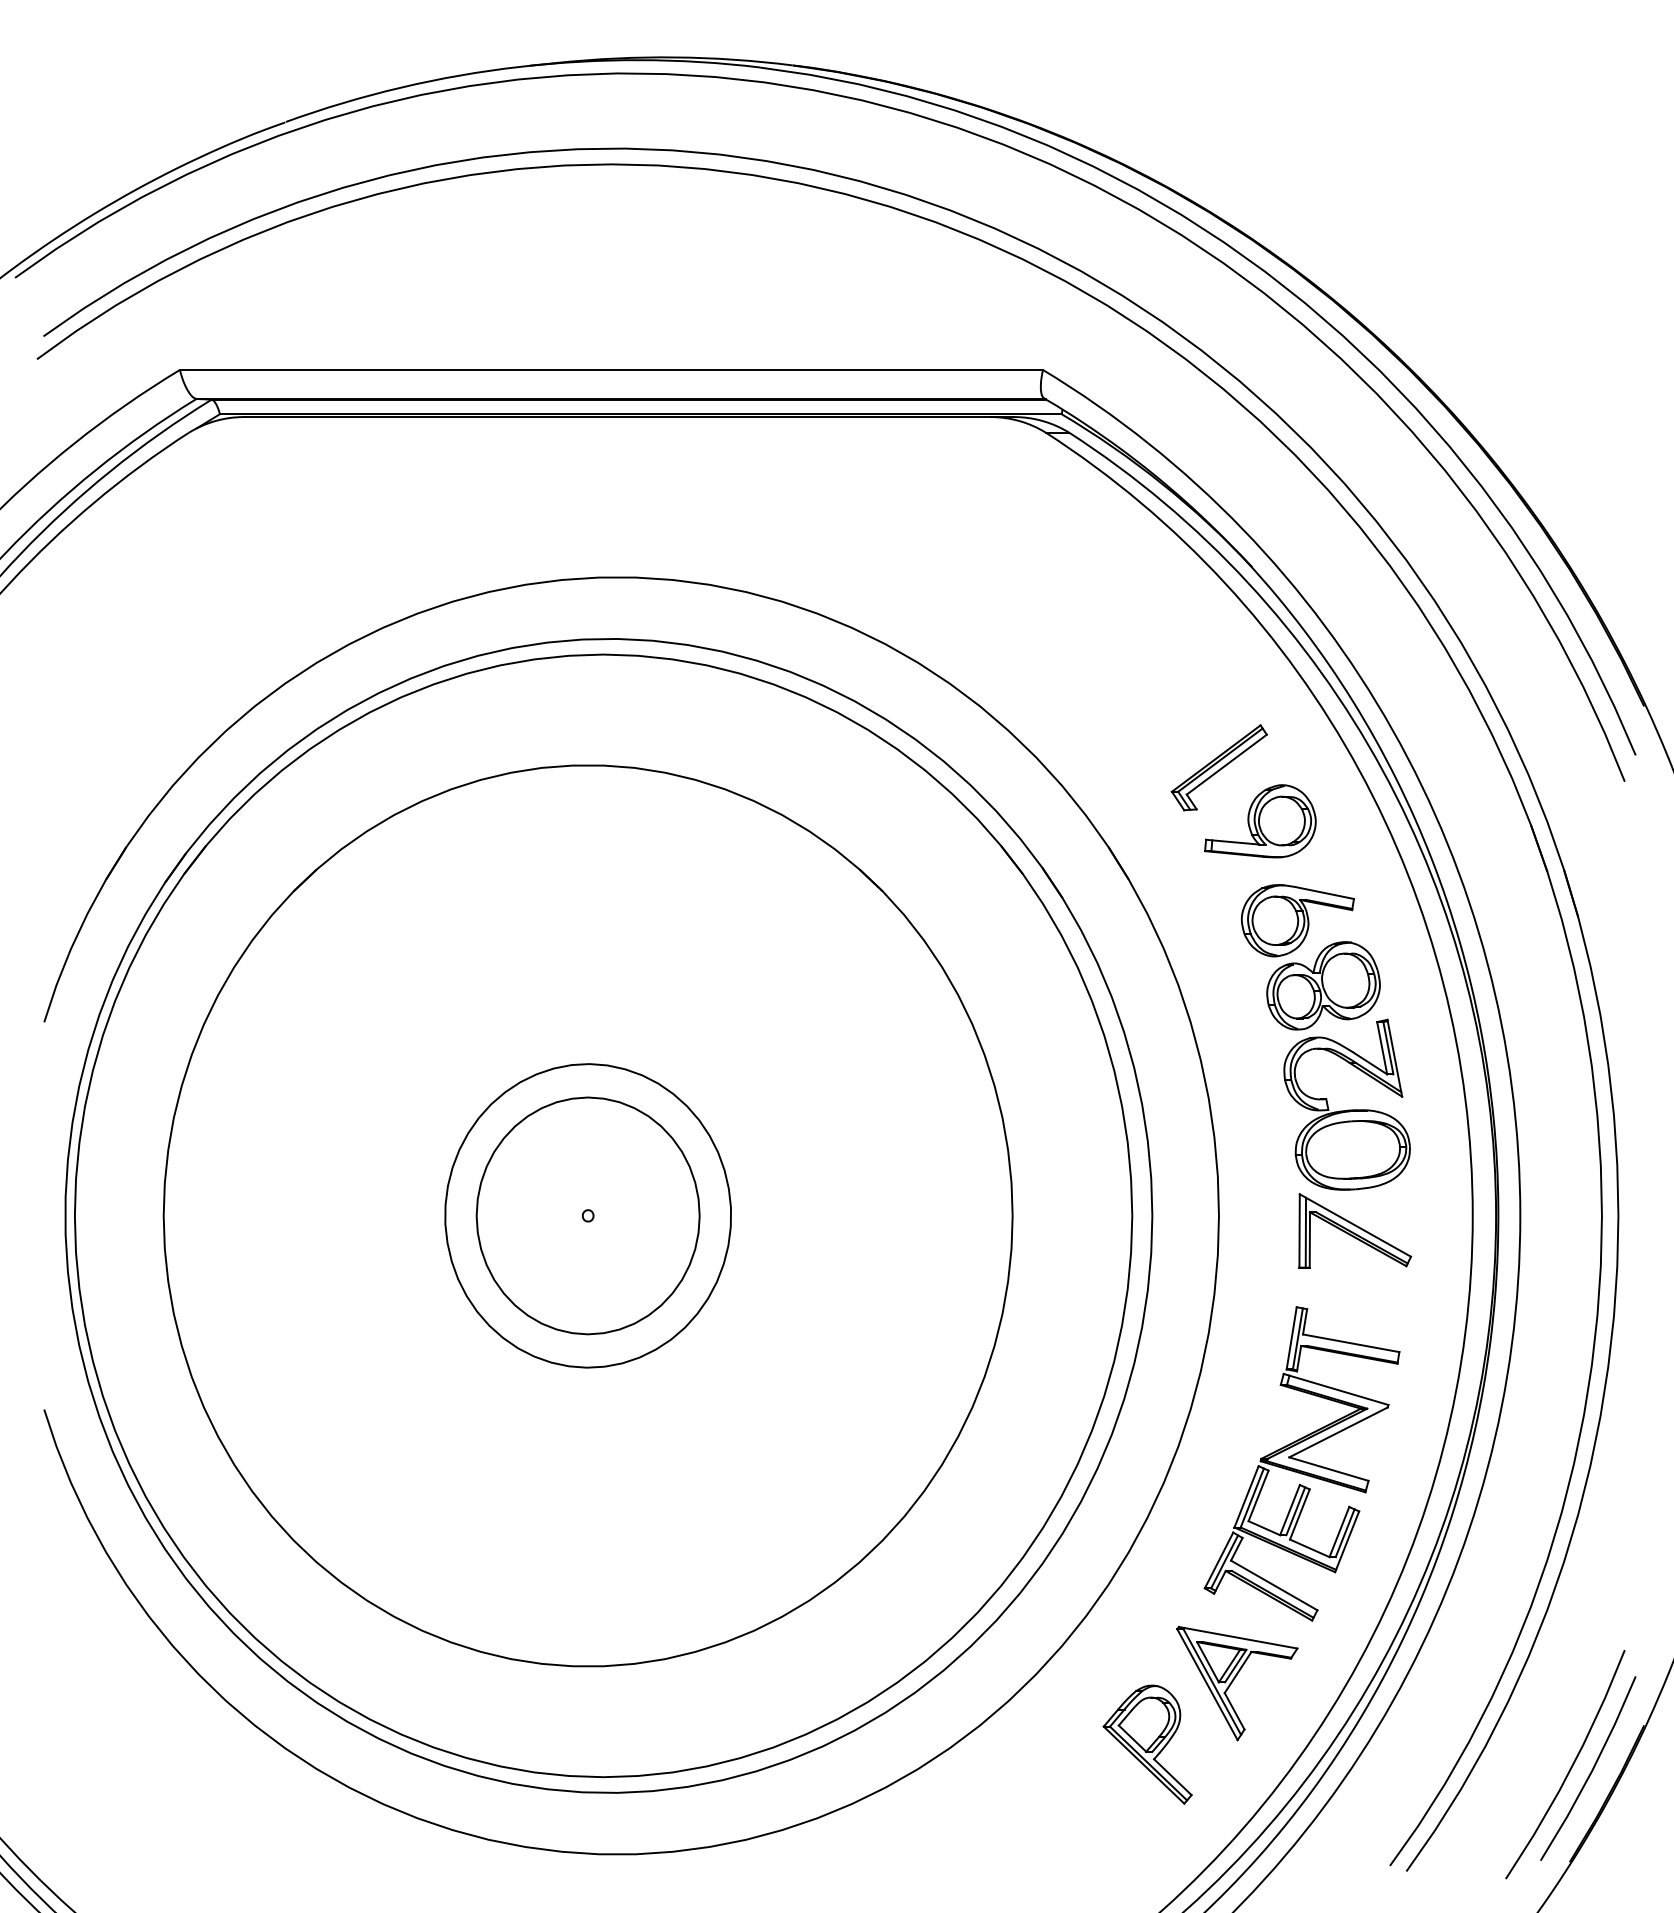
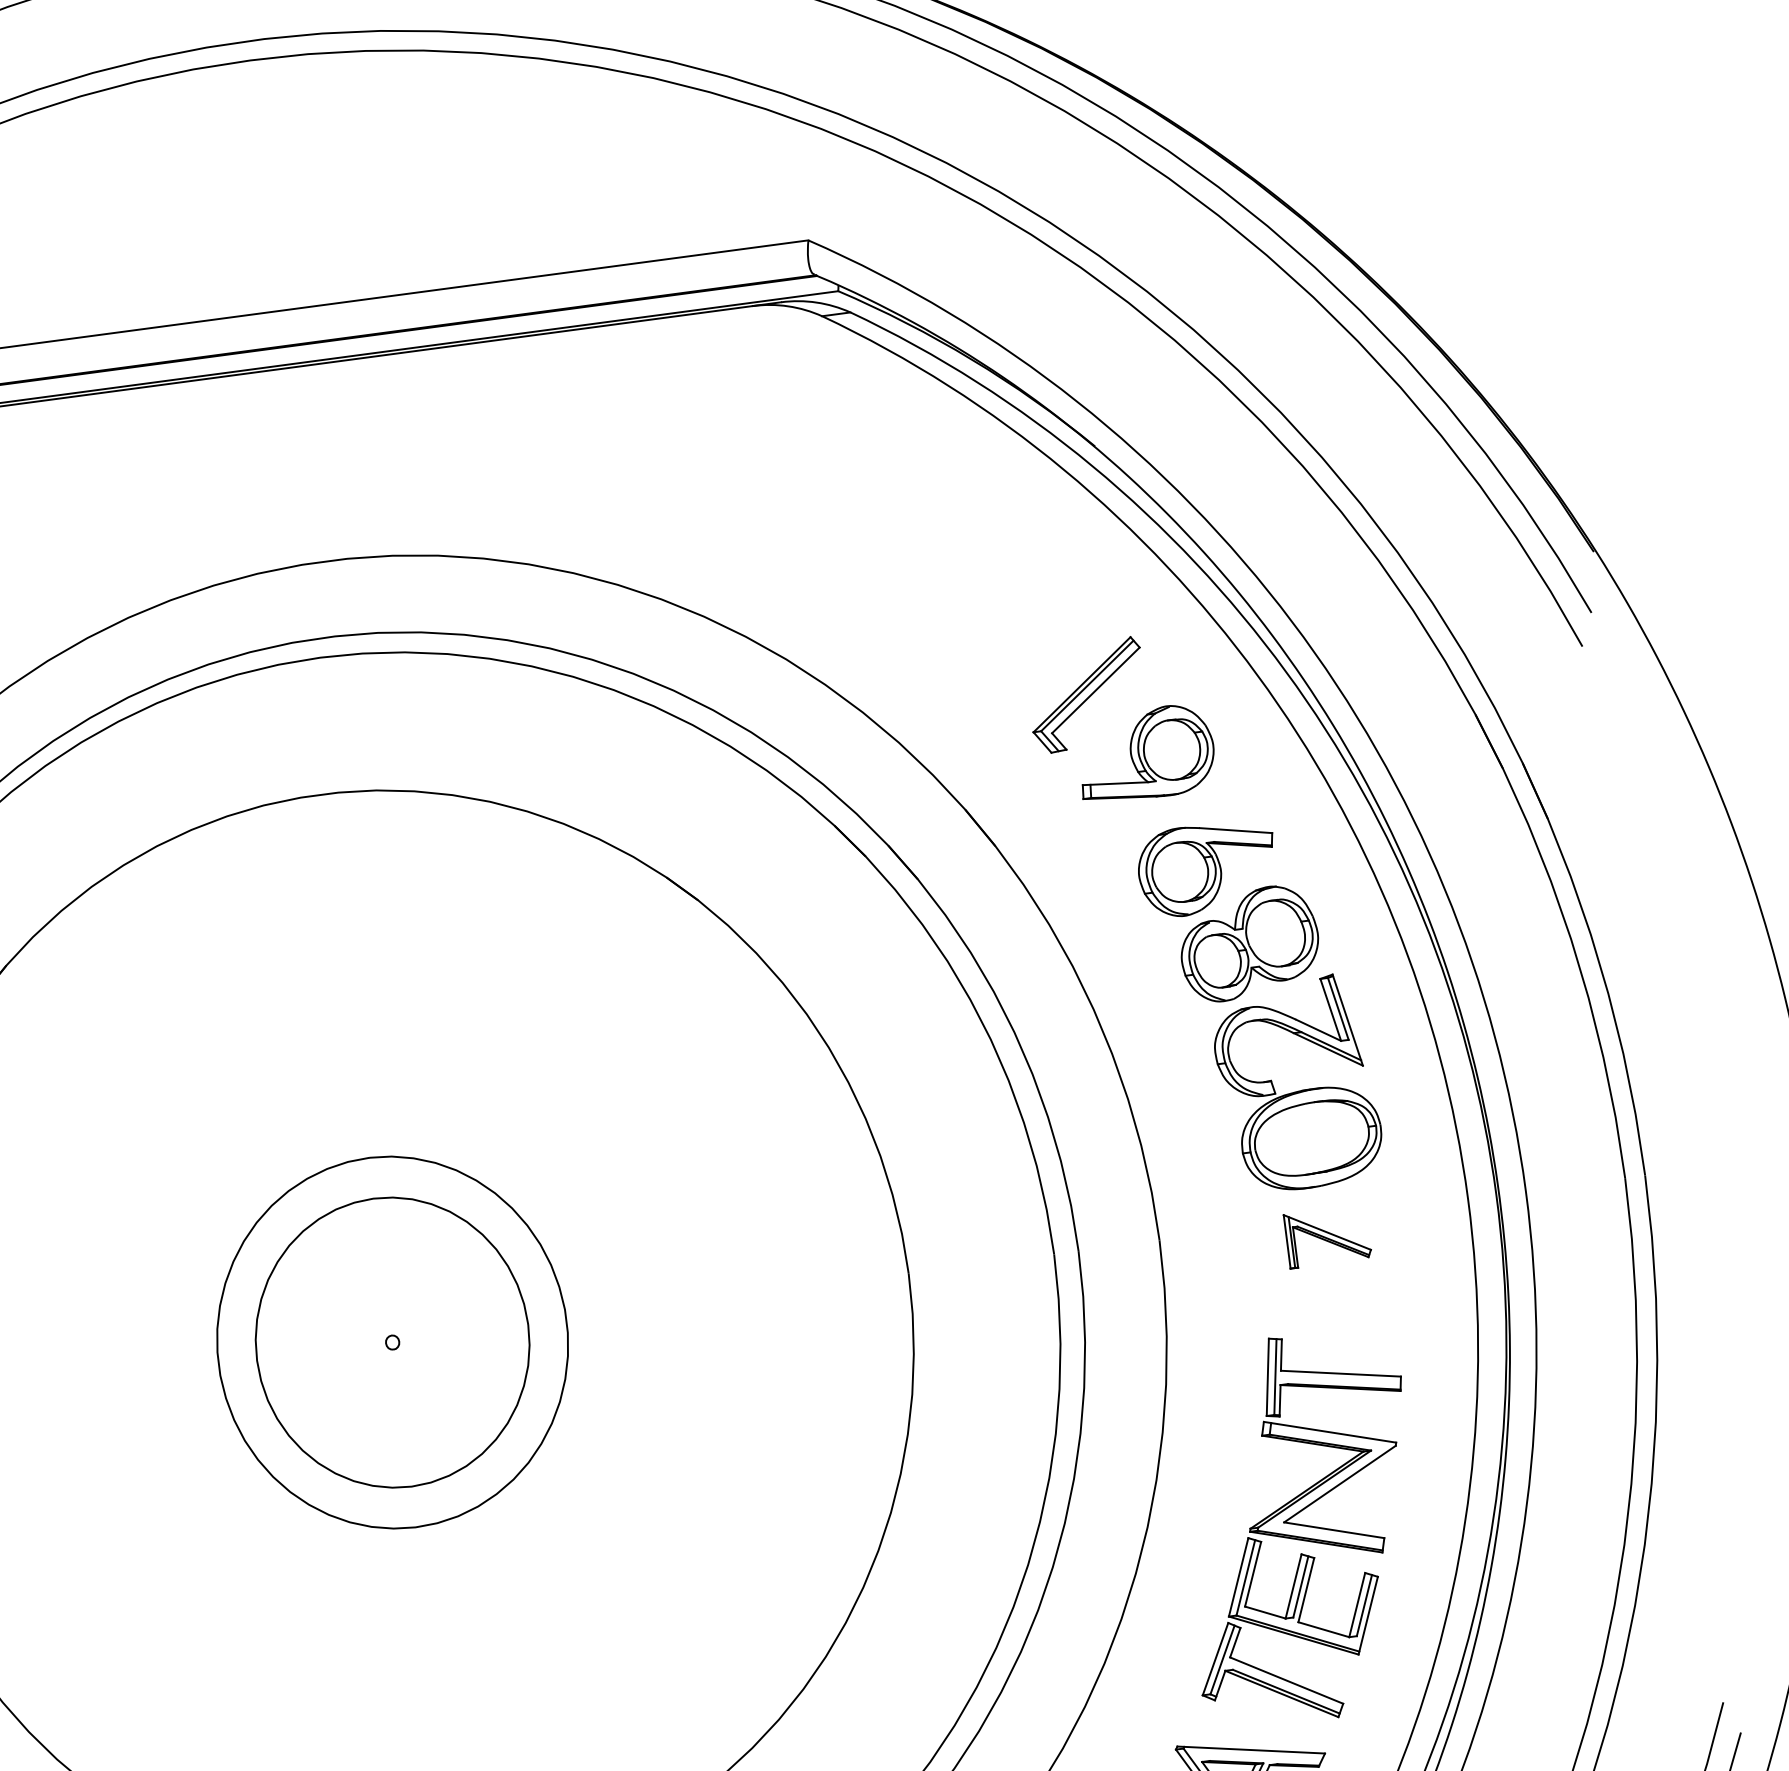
part: (1355, 1230) -> (1327, 1235), size x0.6

